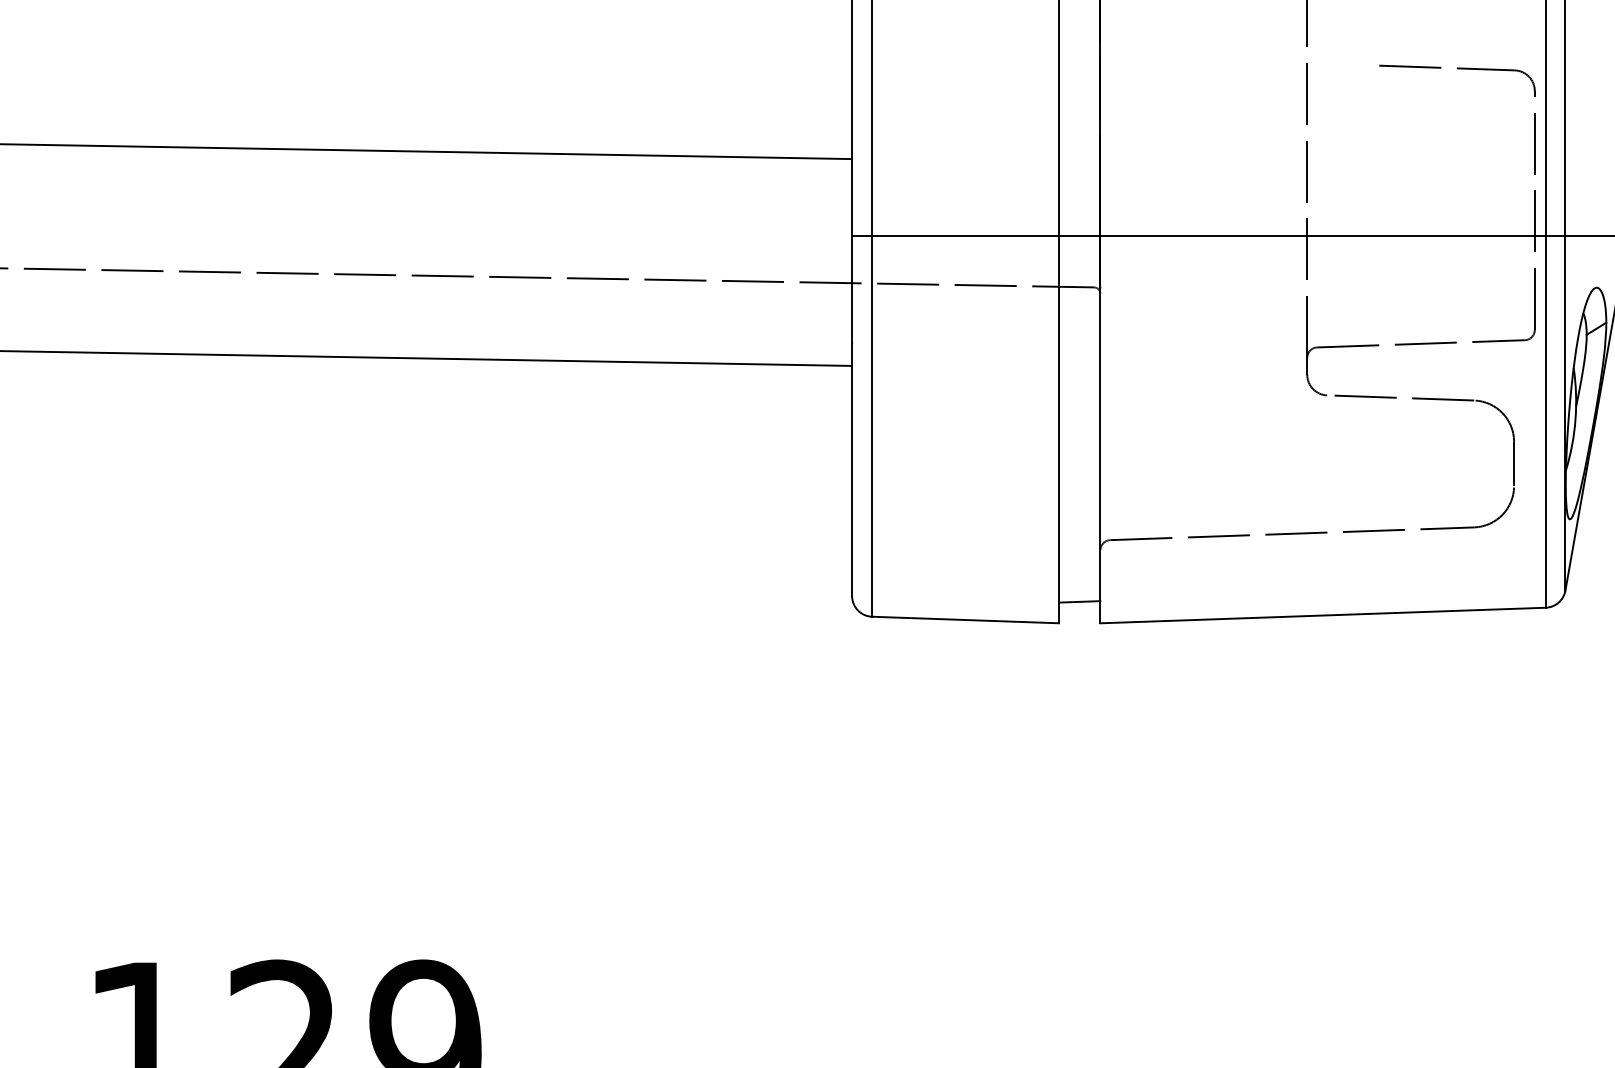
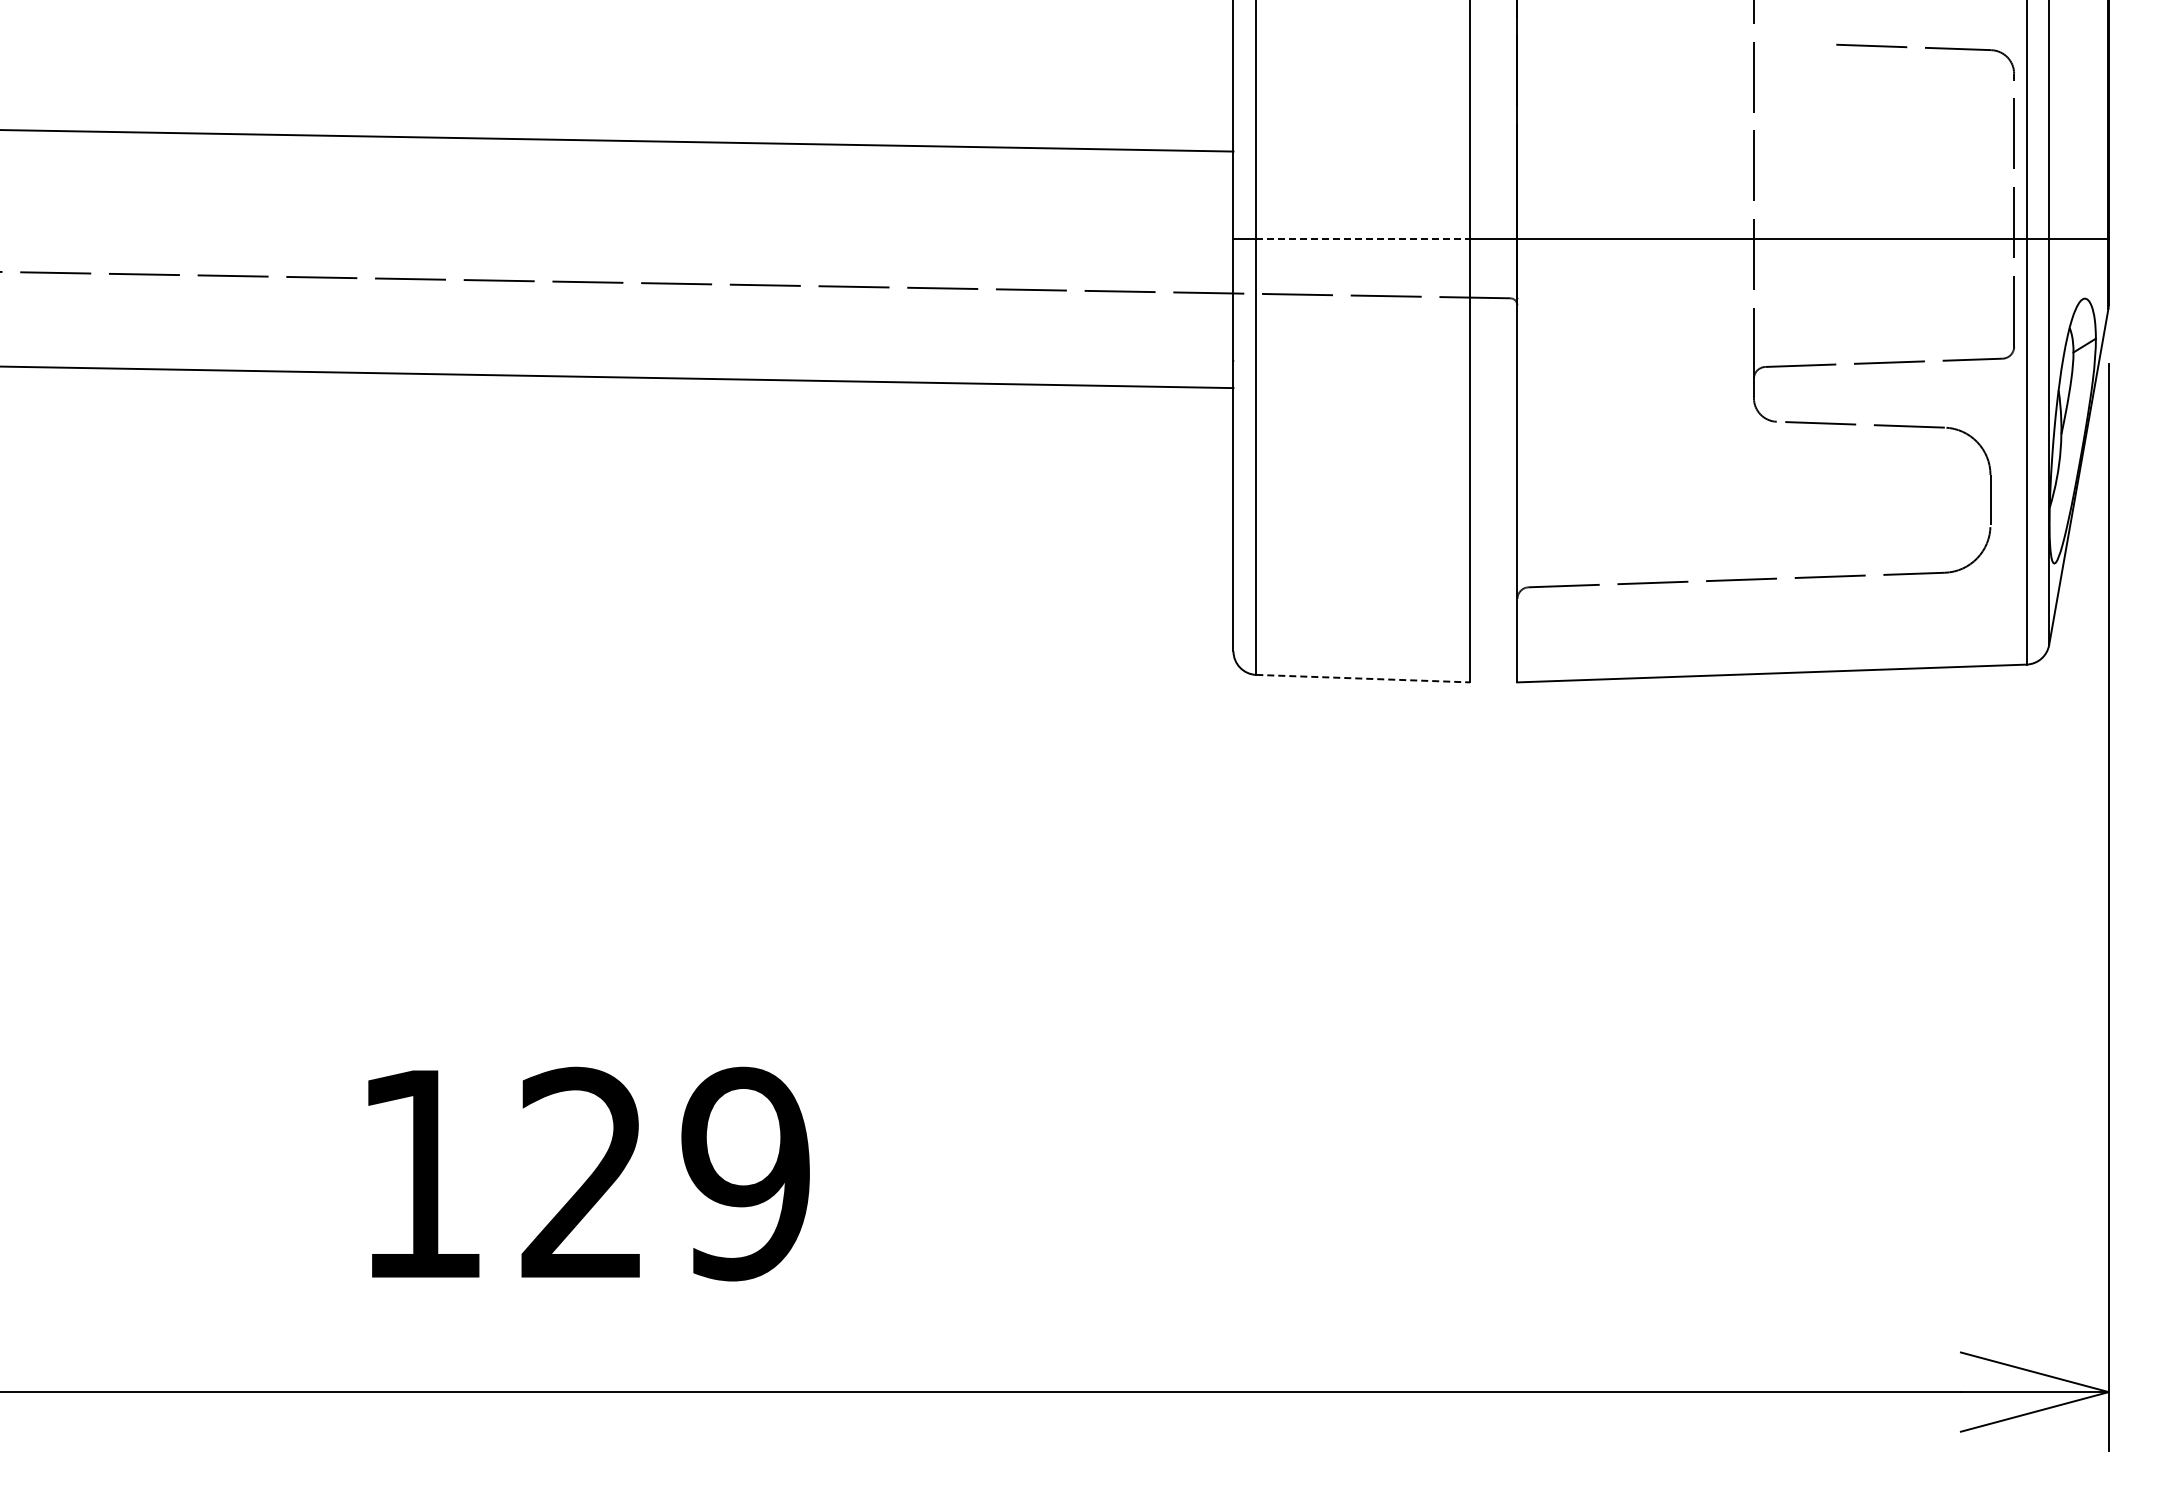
line: (965, 235) -> (1363, 239), solid -> dashed
line: (1079, 601) -> (1493, 657), removed
line: (965, 619) -> (1363, 678), solid -> dashed

